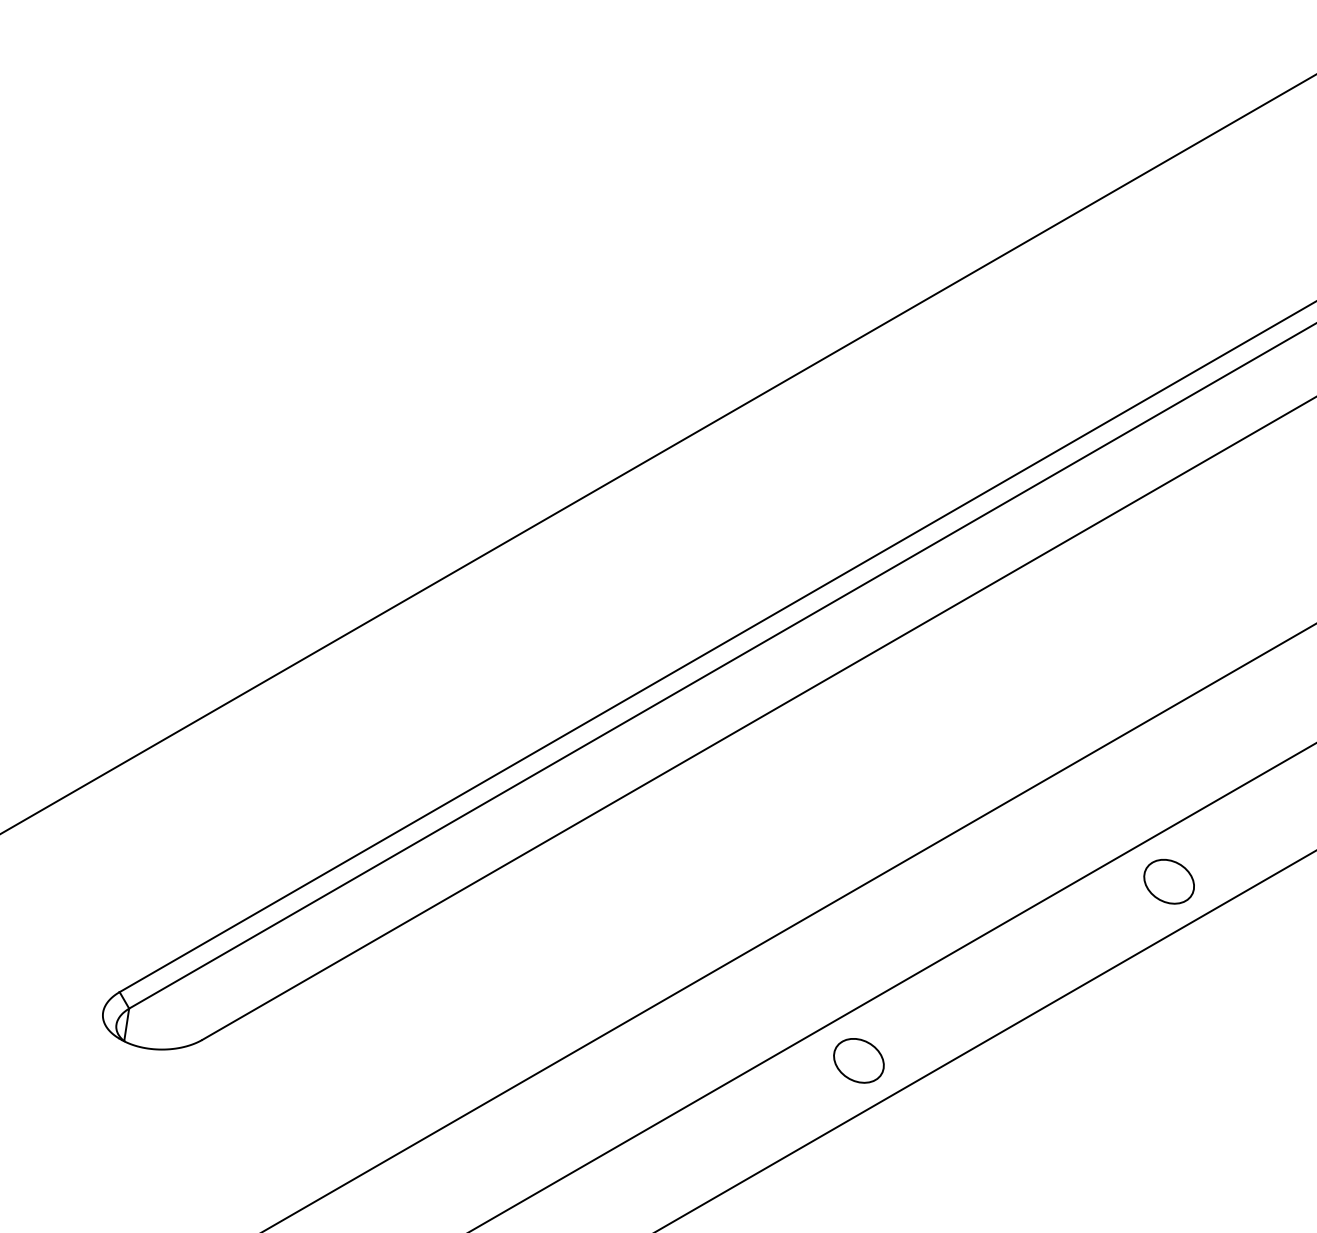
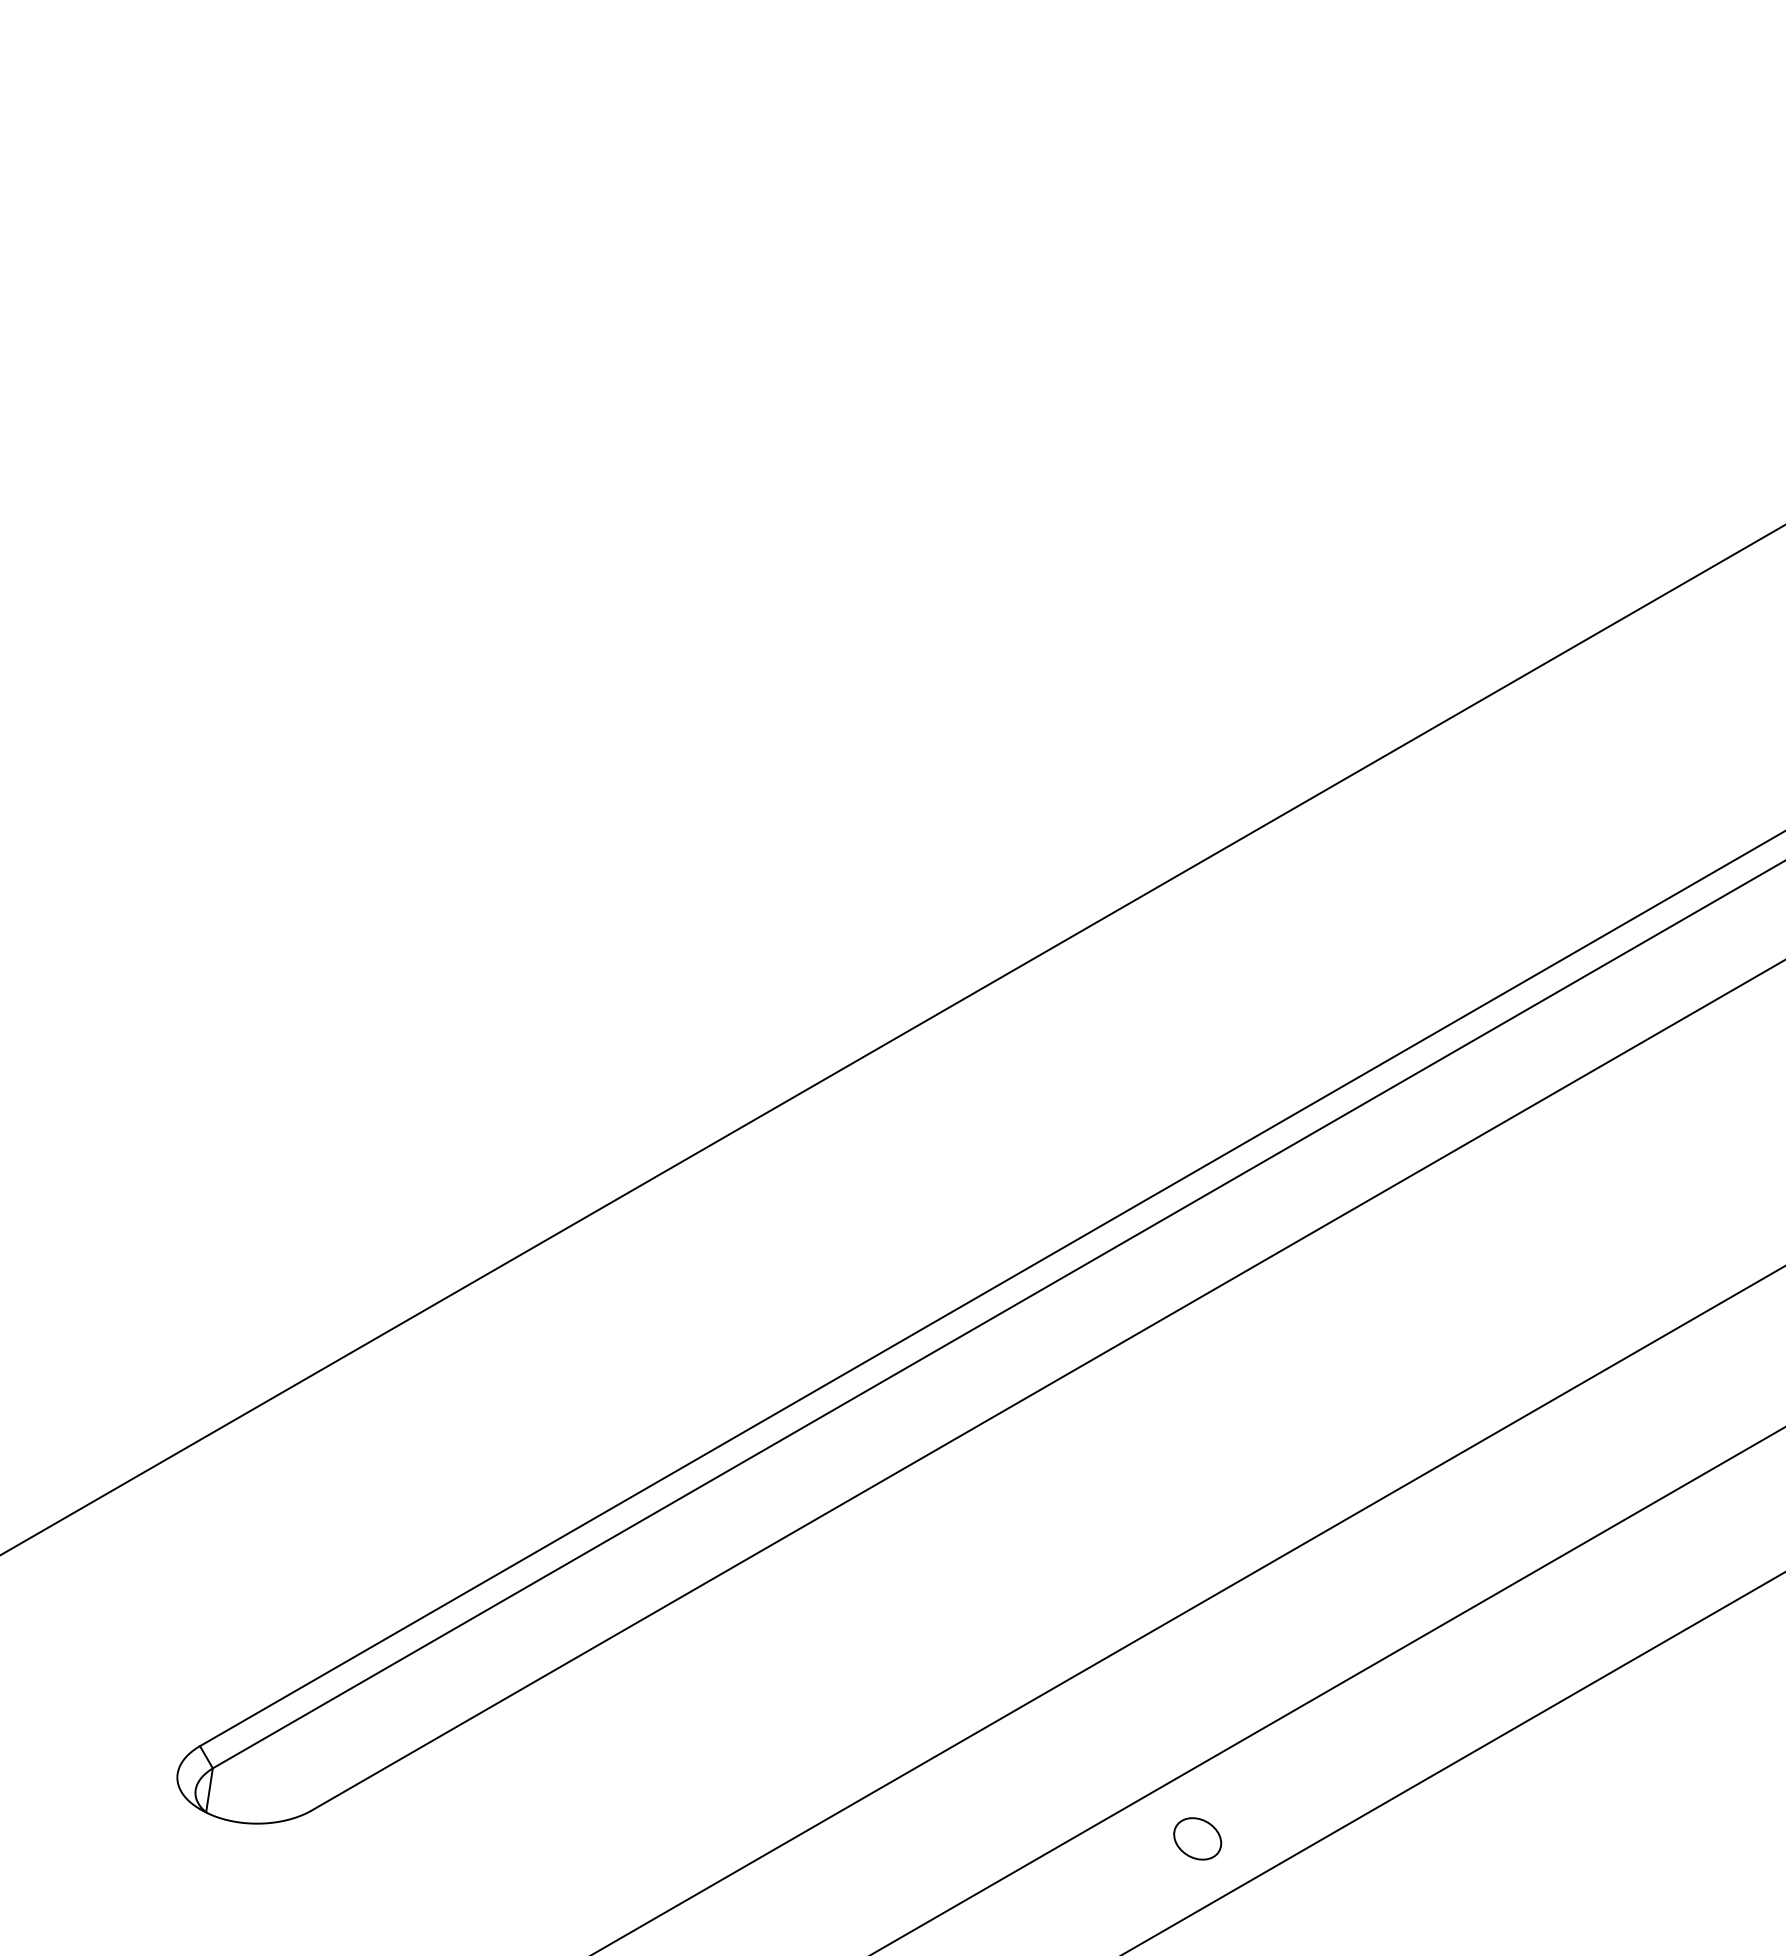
part: (1168, 881) -> (1615, 1596), removed
part: (858, 1060) -> (1197, 1838), size x0.7

